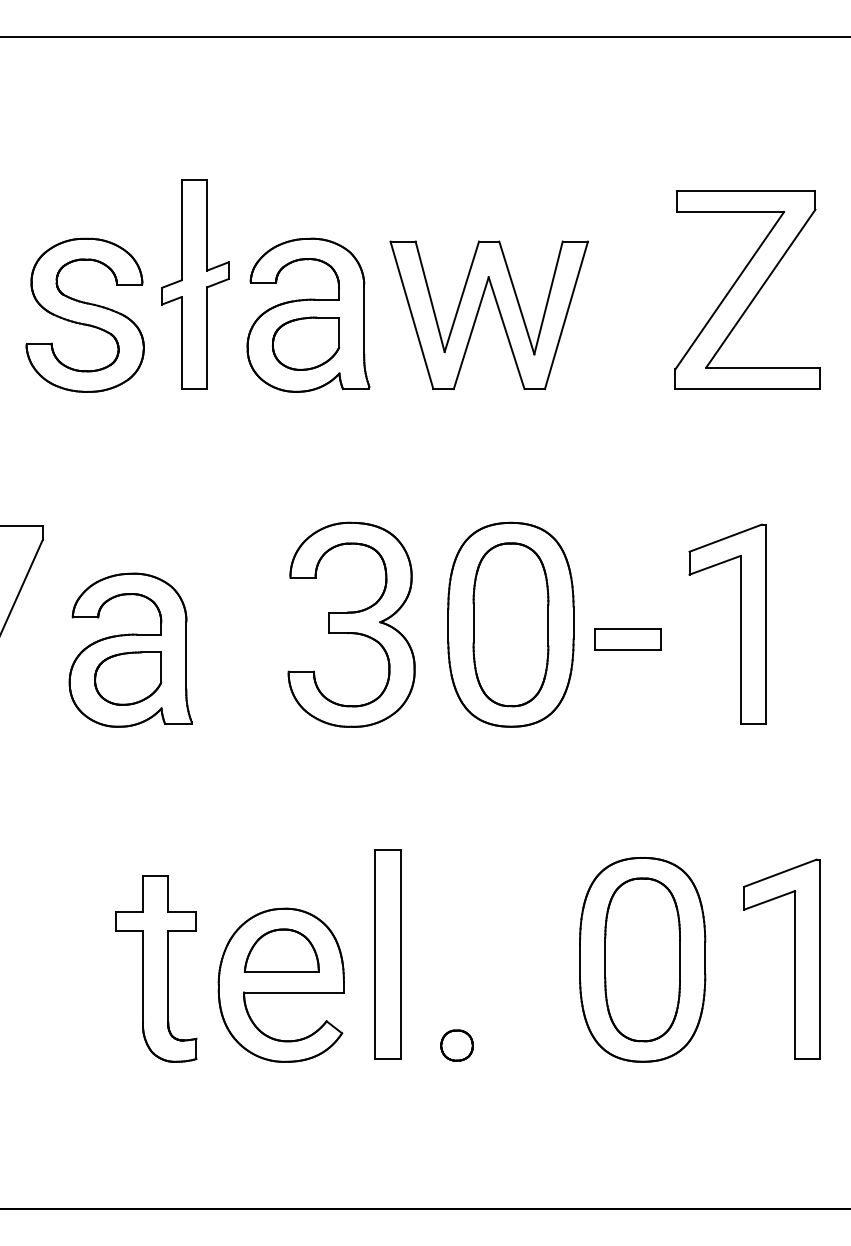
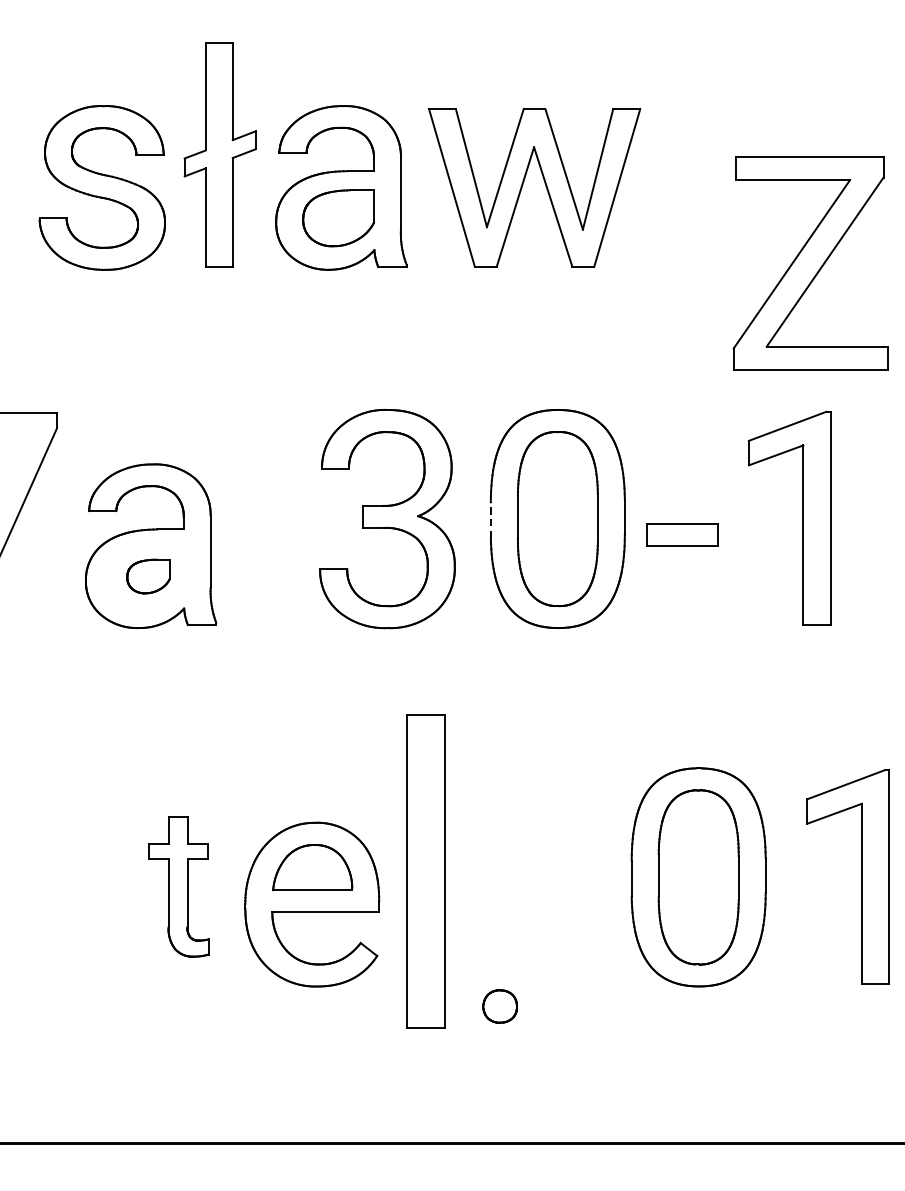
part: (747, 289) -> (810, 263), moved
line: (448, 625) -> (491, 519), solid -> dashed
part: (128, 678) -> (148, 576), size x0.6
part: (387, 954) -> (425, 871), size x1.4
part: (156, 968) -> (178, 886), size x0.7
part: (456, 1045) -> (499, 1006), moved

